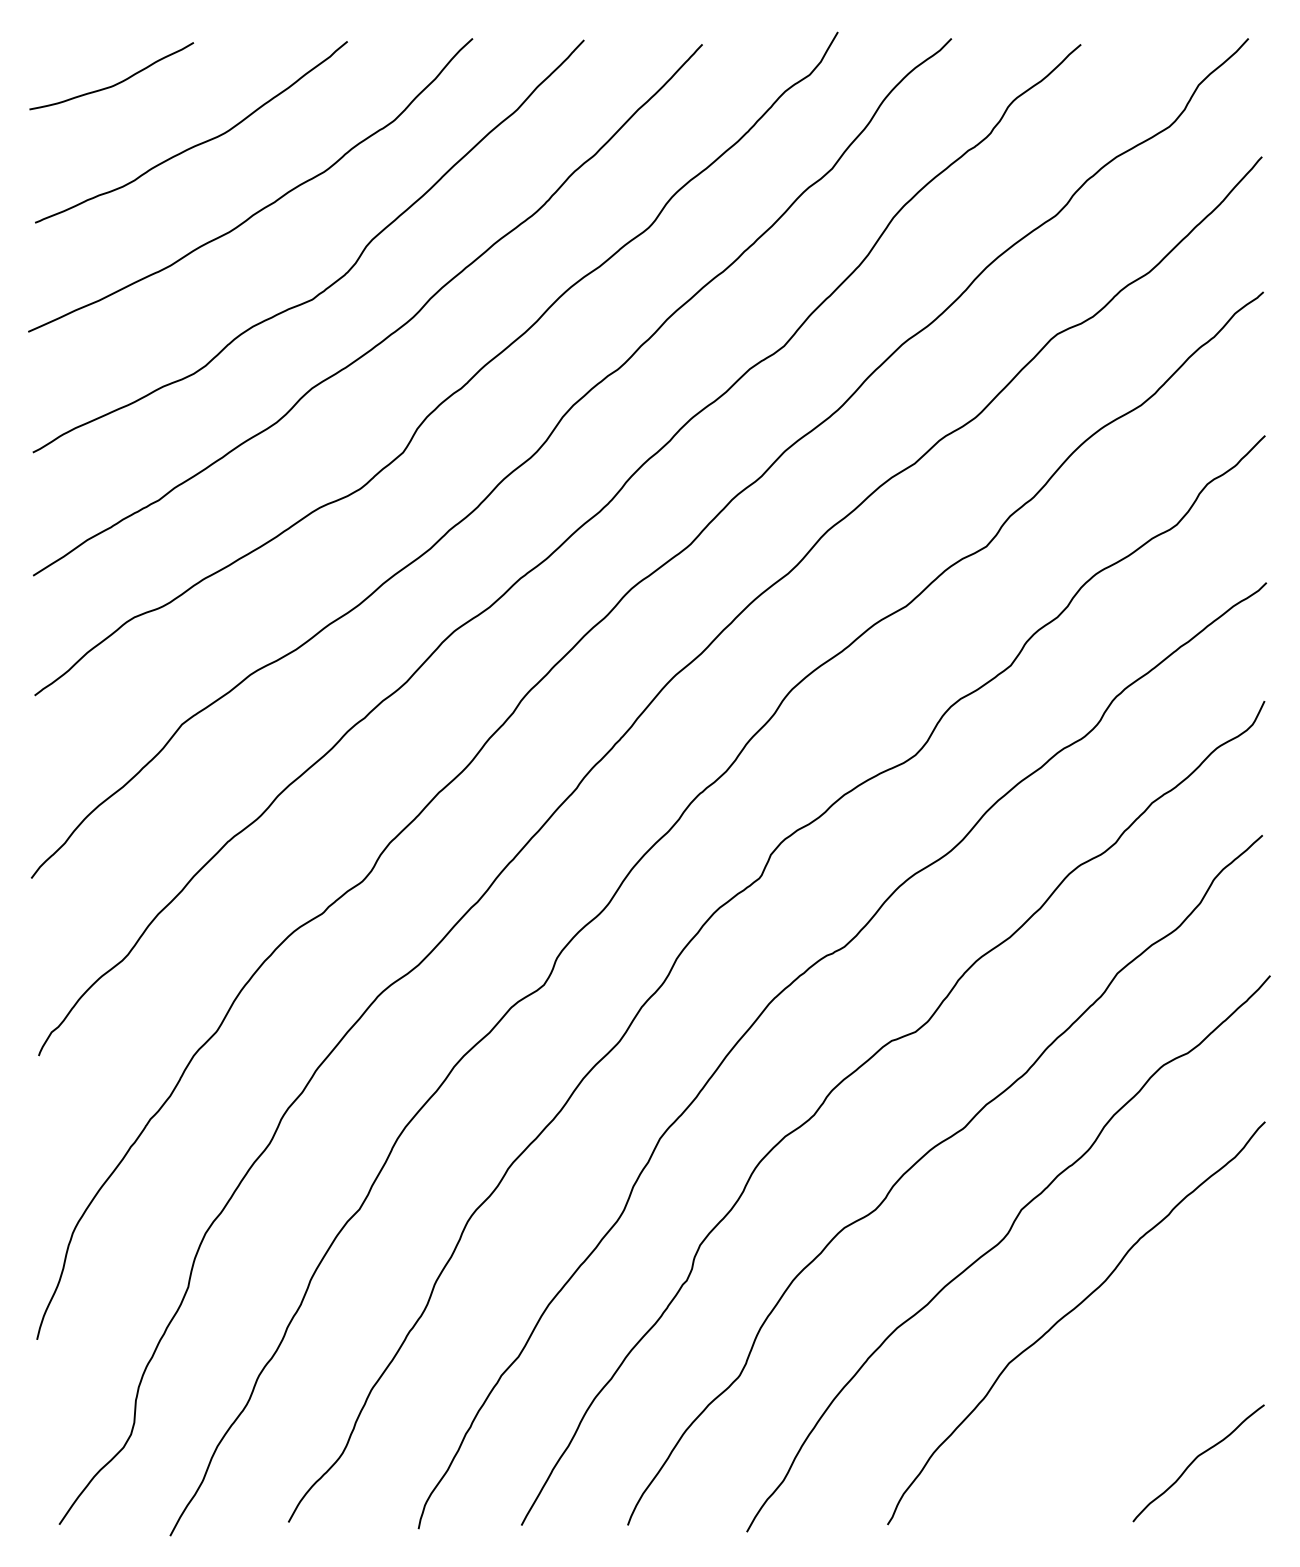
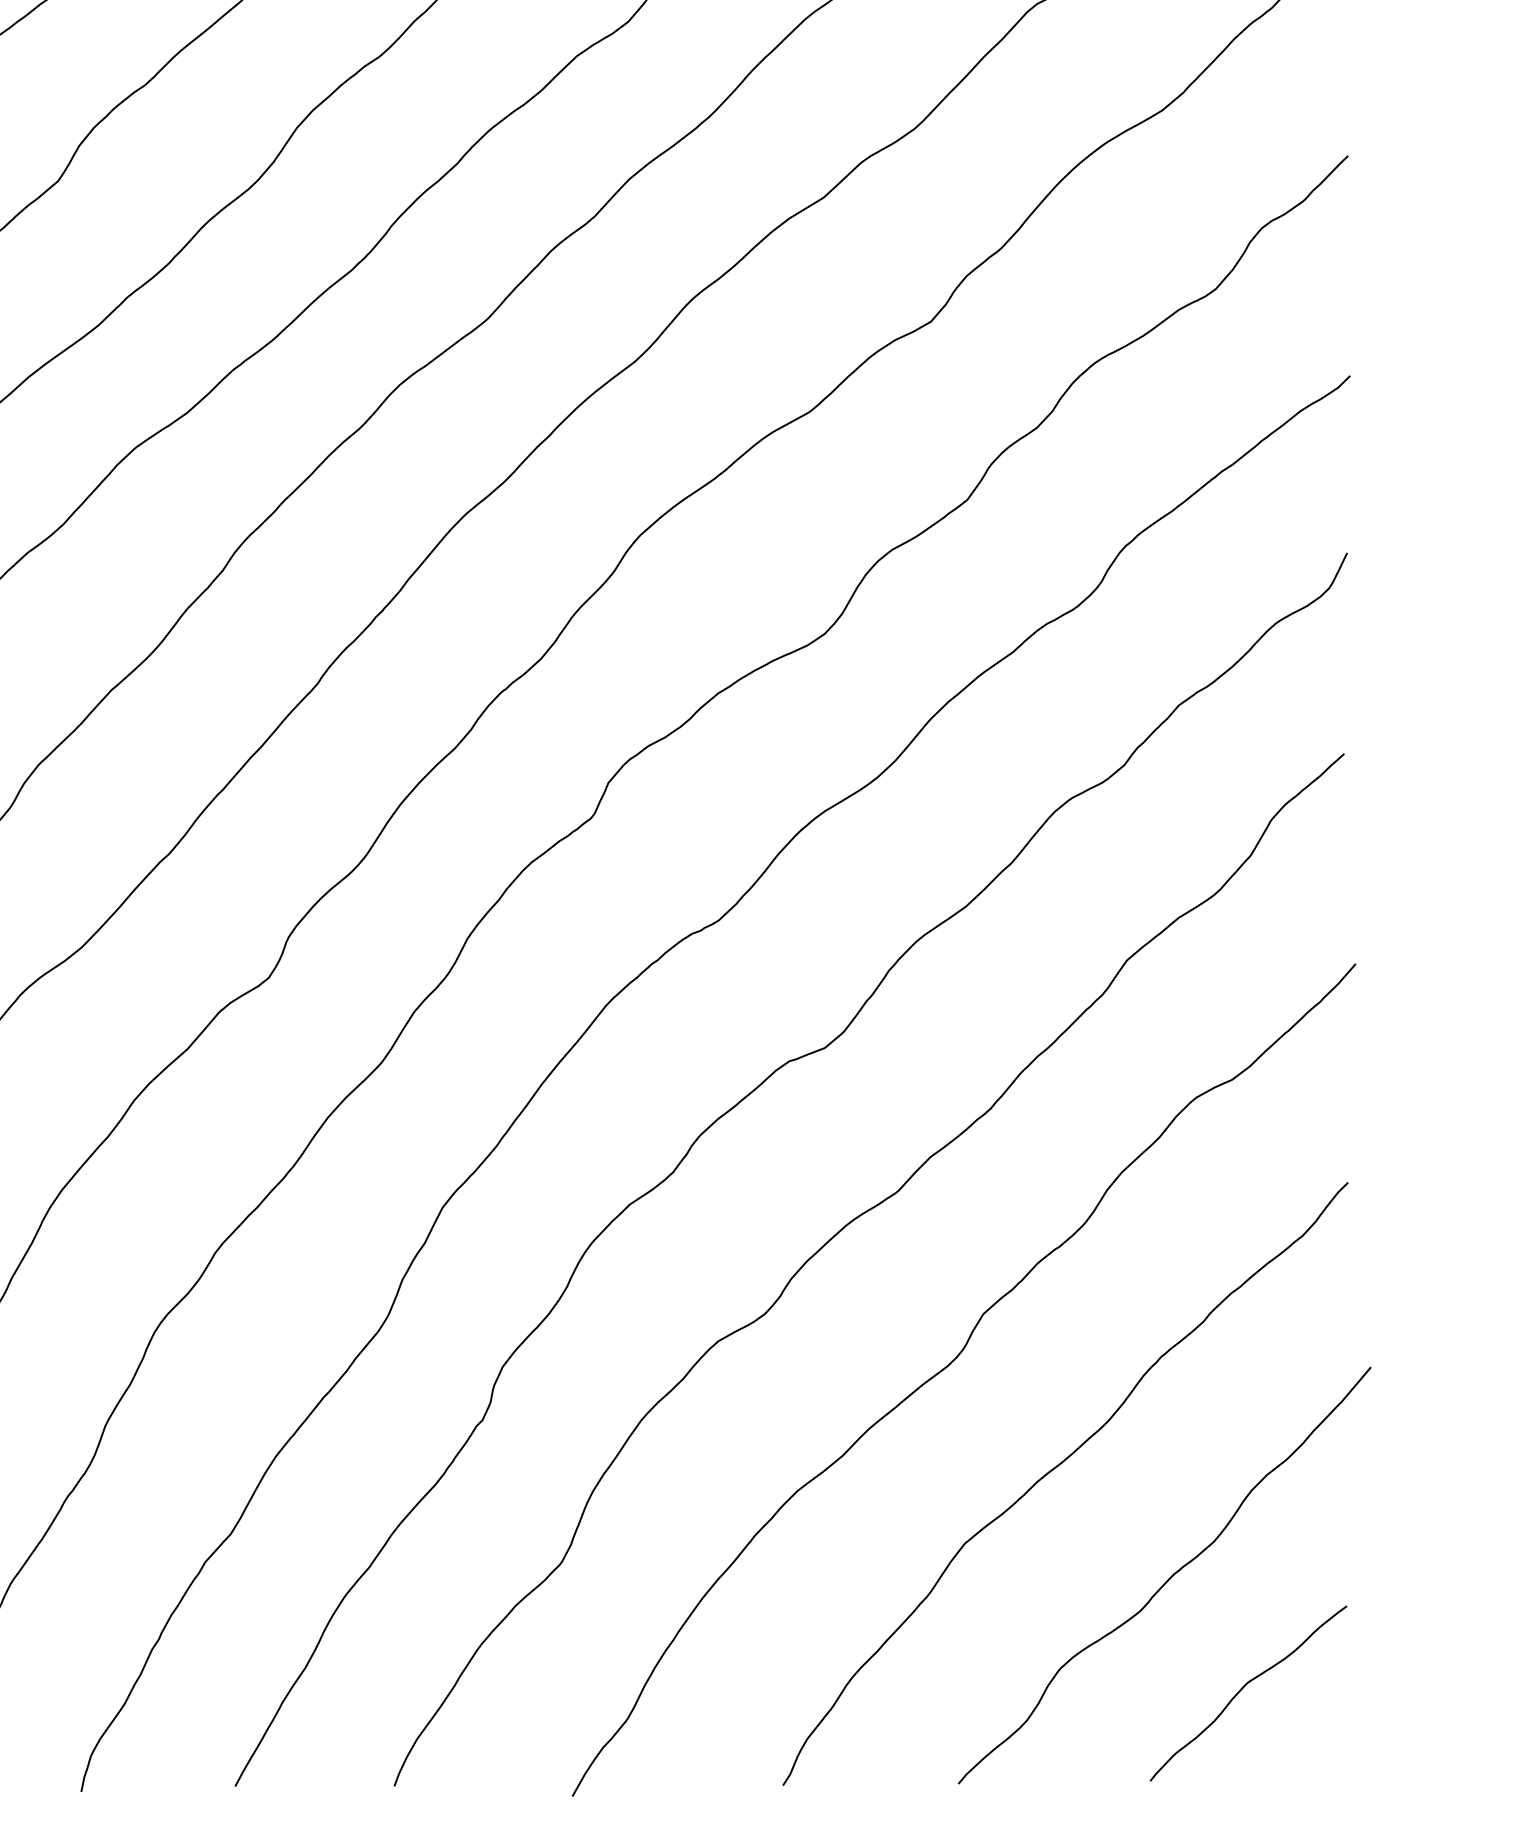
curve: (1144, 1386) -> (1167, 1578), added

